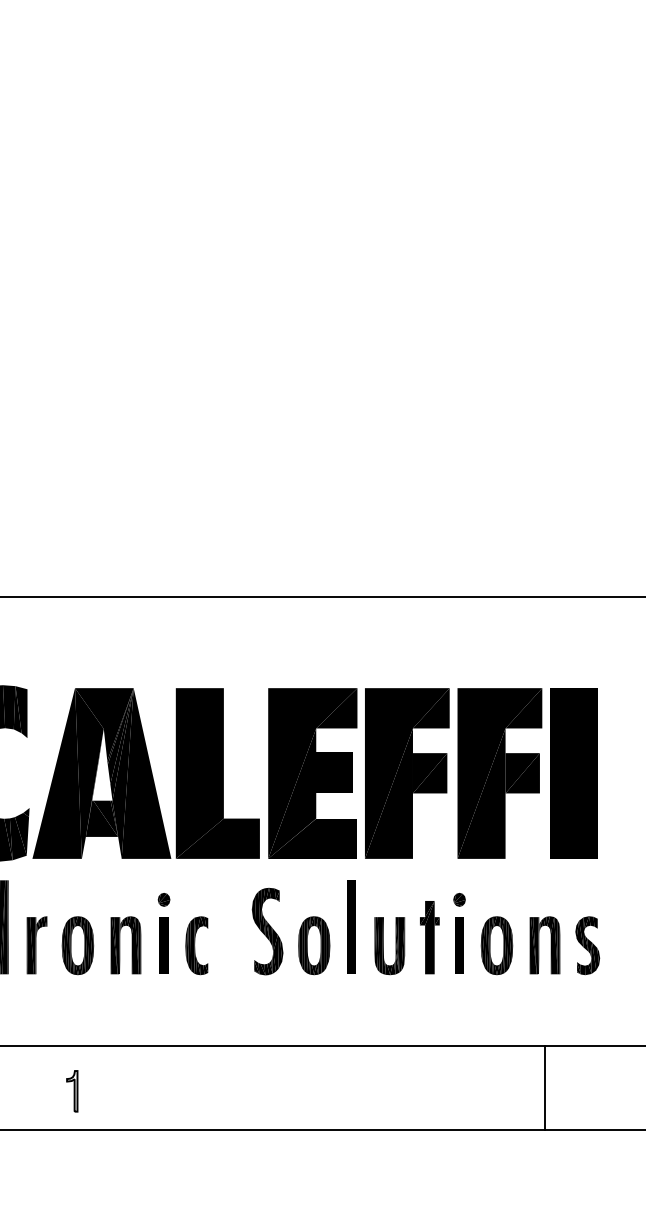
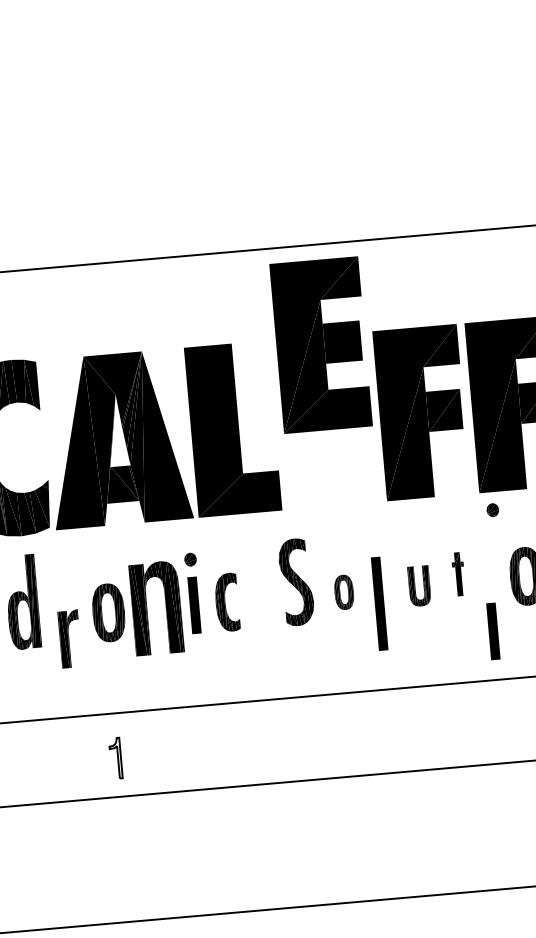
part: (312, 773) -> (320, 345), moved
part: (459, 899) -> (492, 509), moved
part: (351, 926) -> (379, 603), moved
part: (429, 937) -> (458, 574), size x0.6
part: (36, 945) -> (69, 639), moved
part: (125, 945) -> (156, 608), size x1.6
part: (314, 945) -> (344, 592), size x0.6
part: (459, 945) -> (493, 631), moved
part: (389, 946) -> (419, 586), size x0.7

